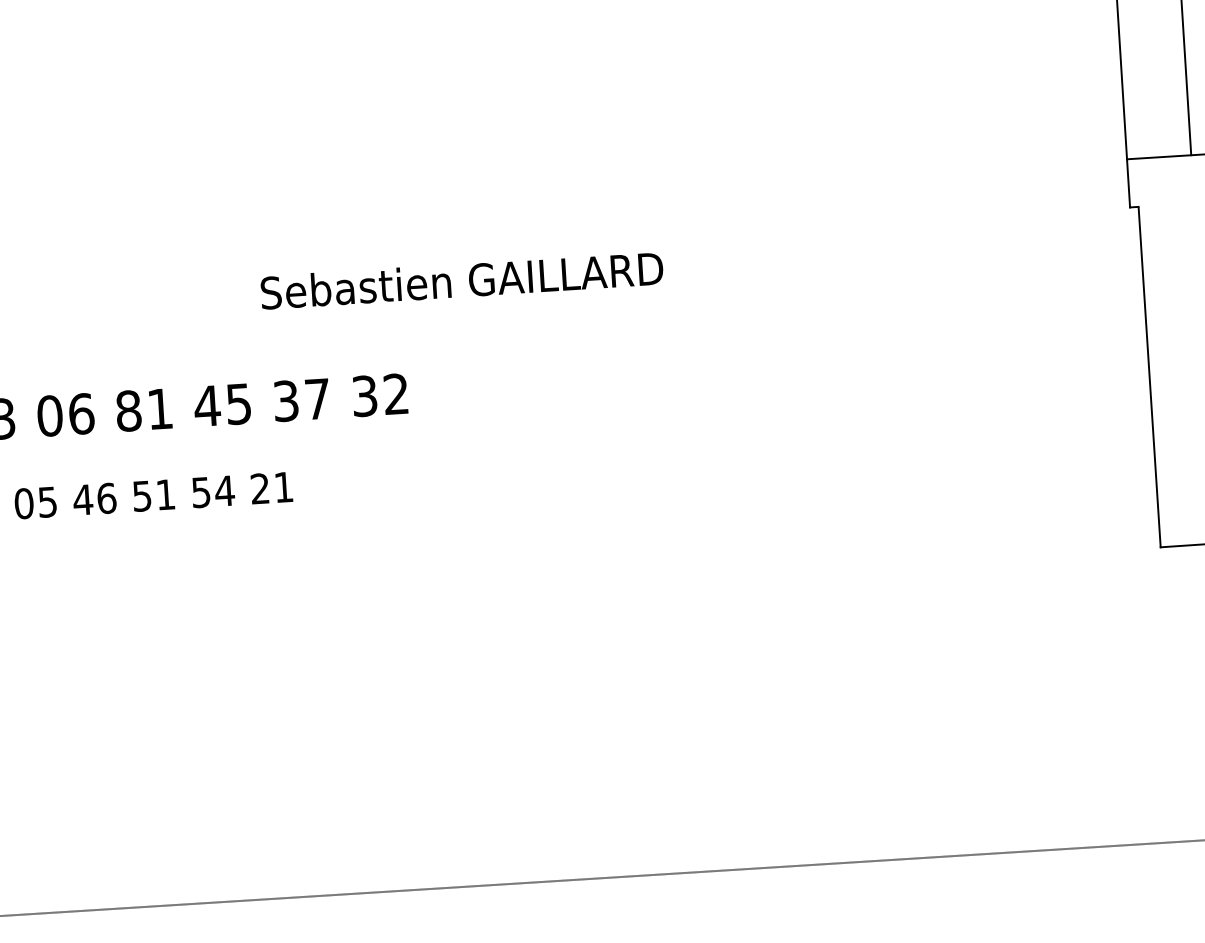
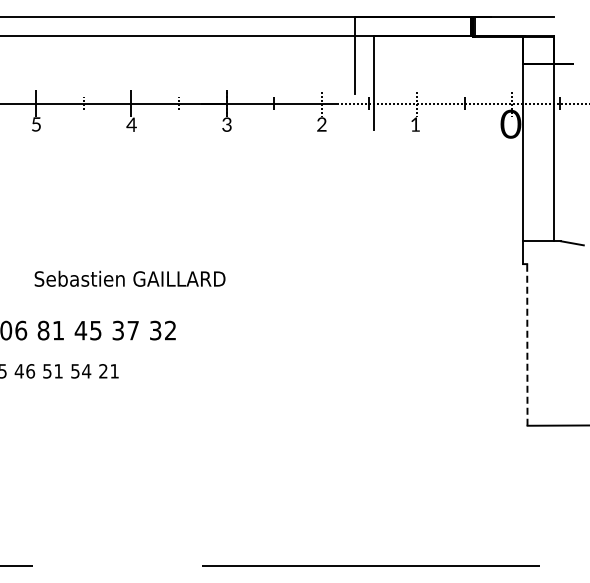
text: (460, 279) -> (129, 278), moved
line: (1150, 378) -> (527, 345), solid -> dashed

